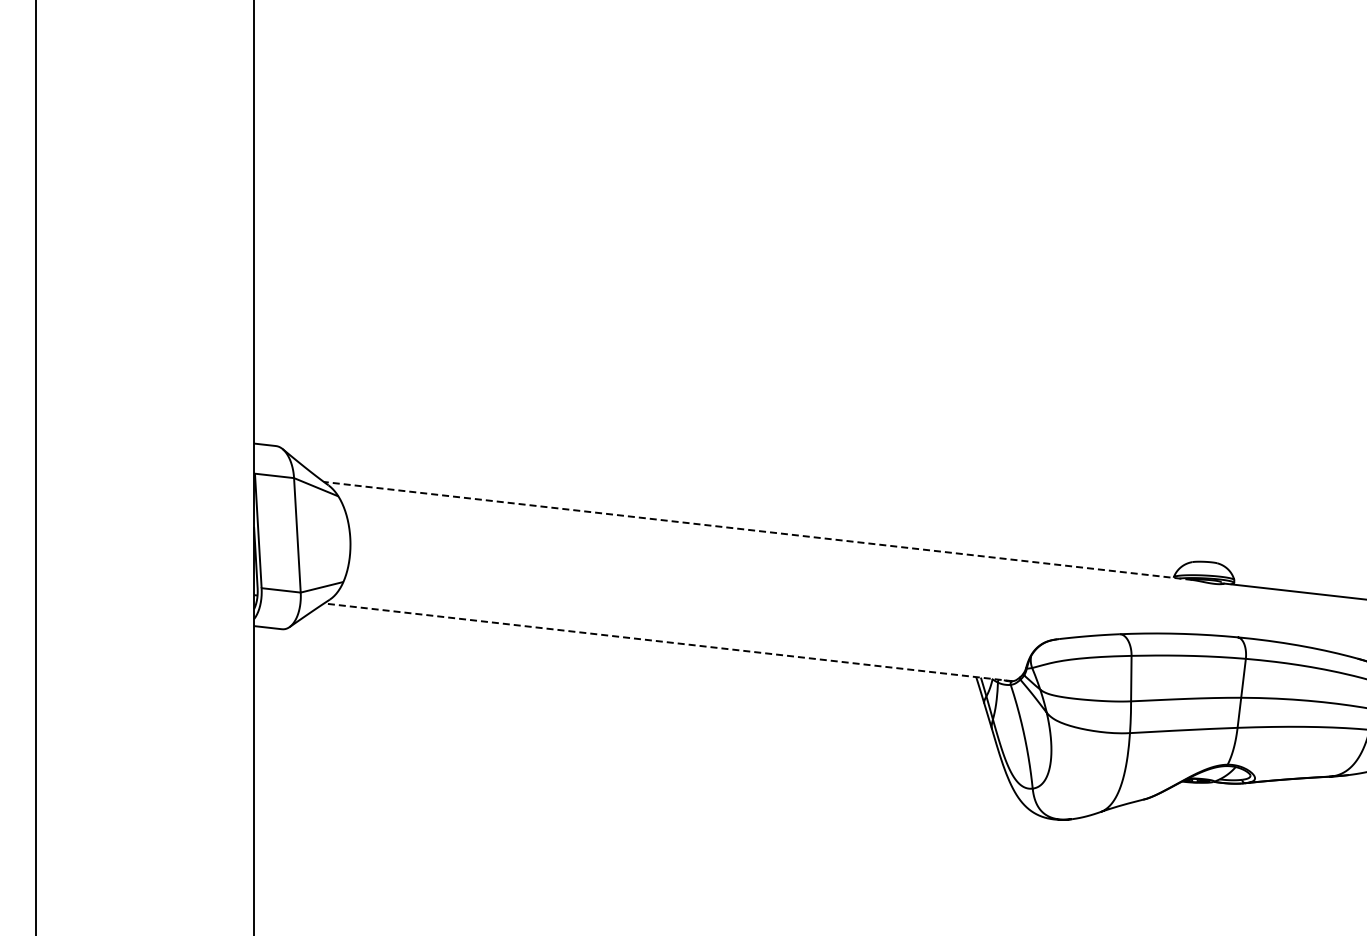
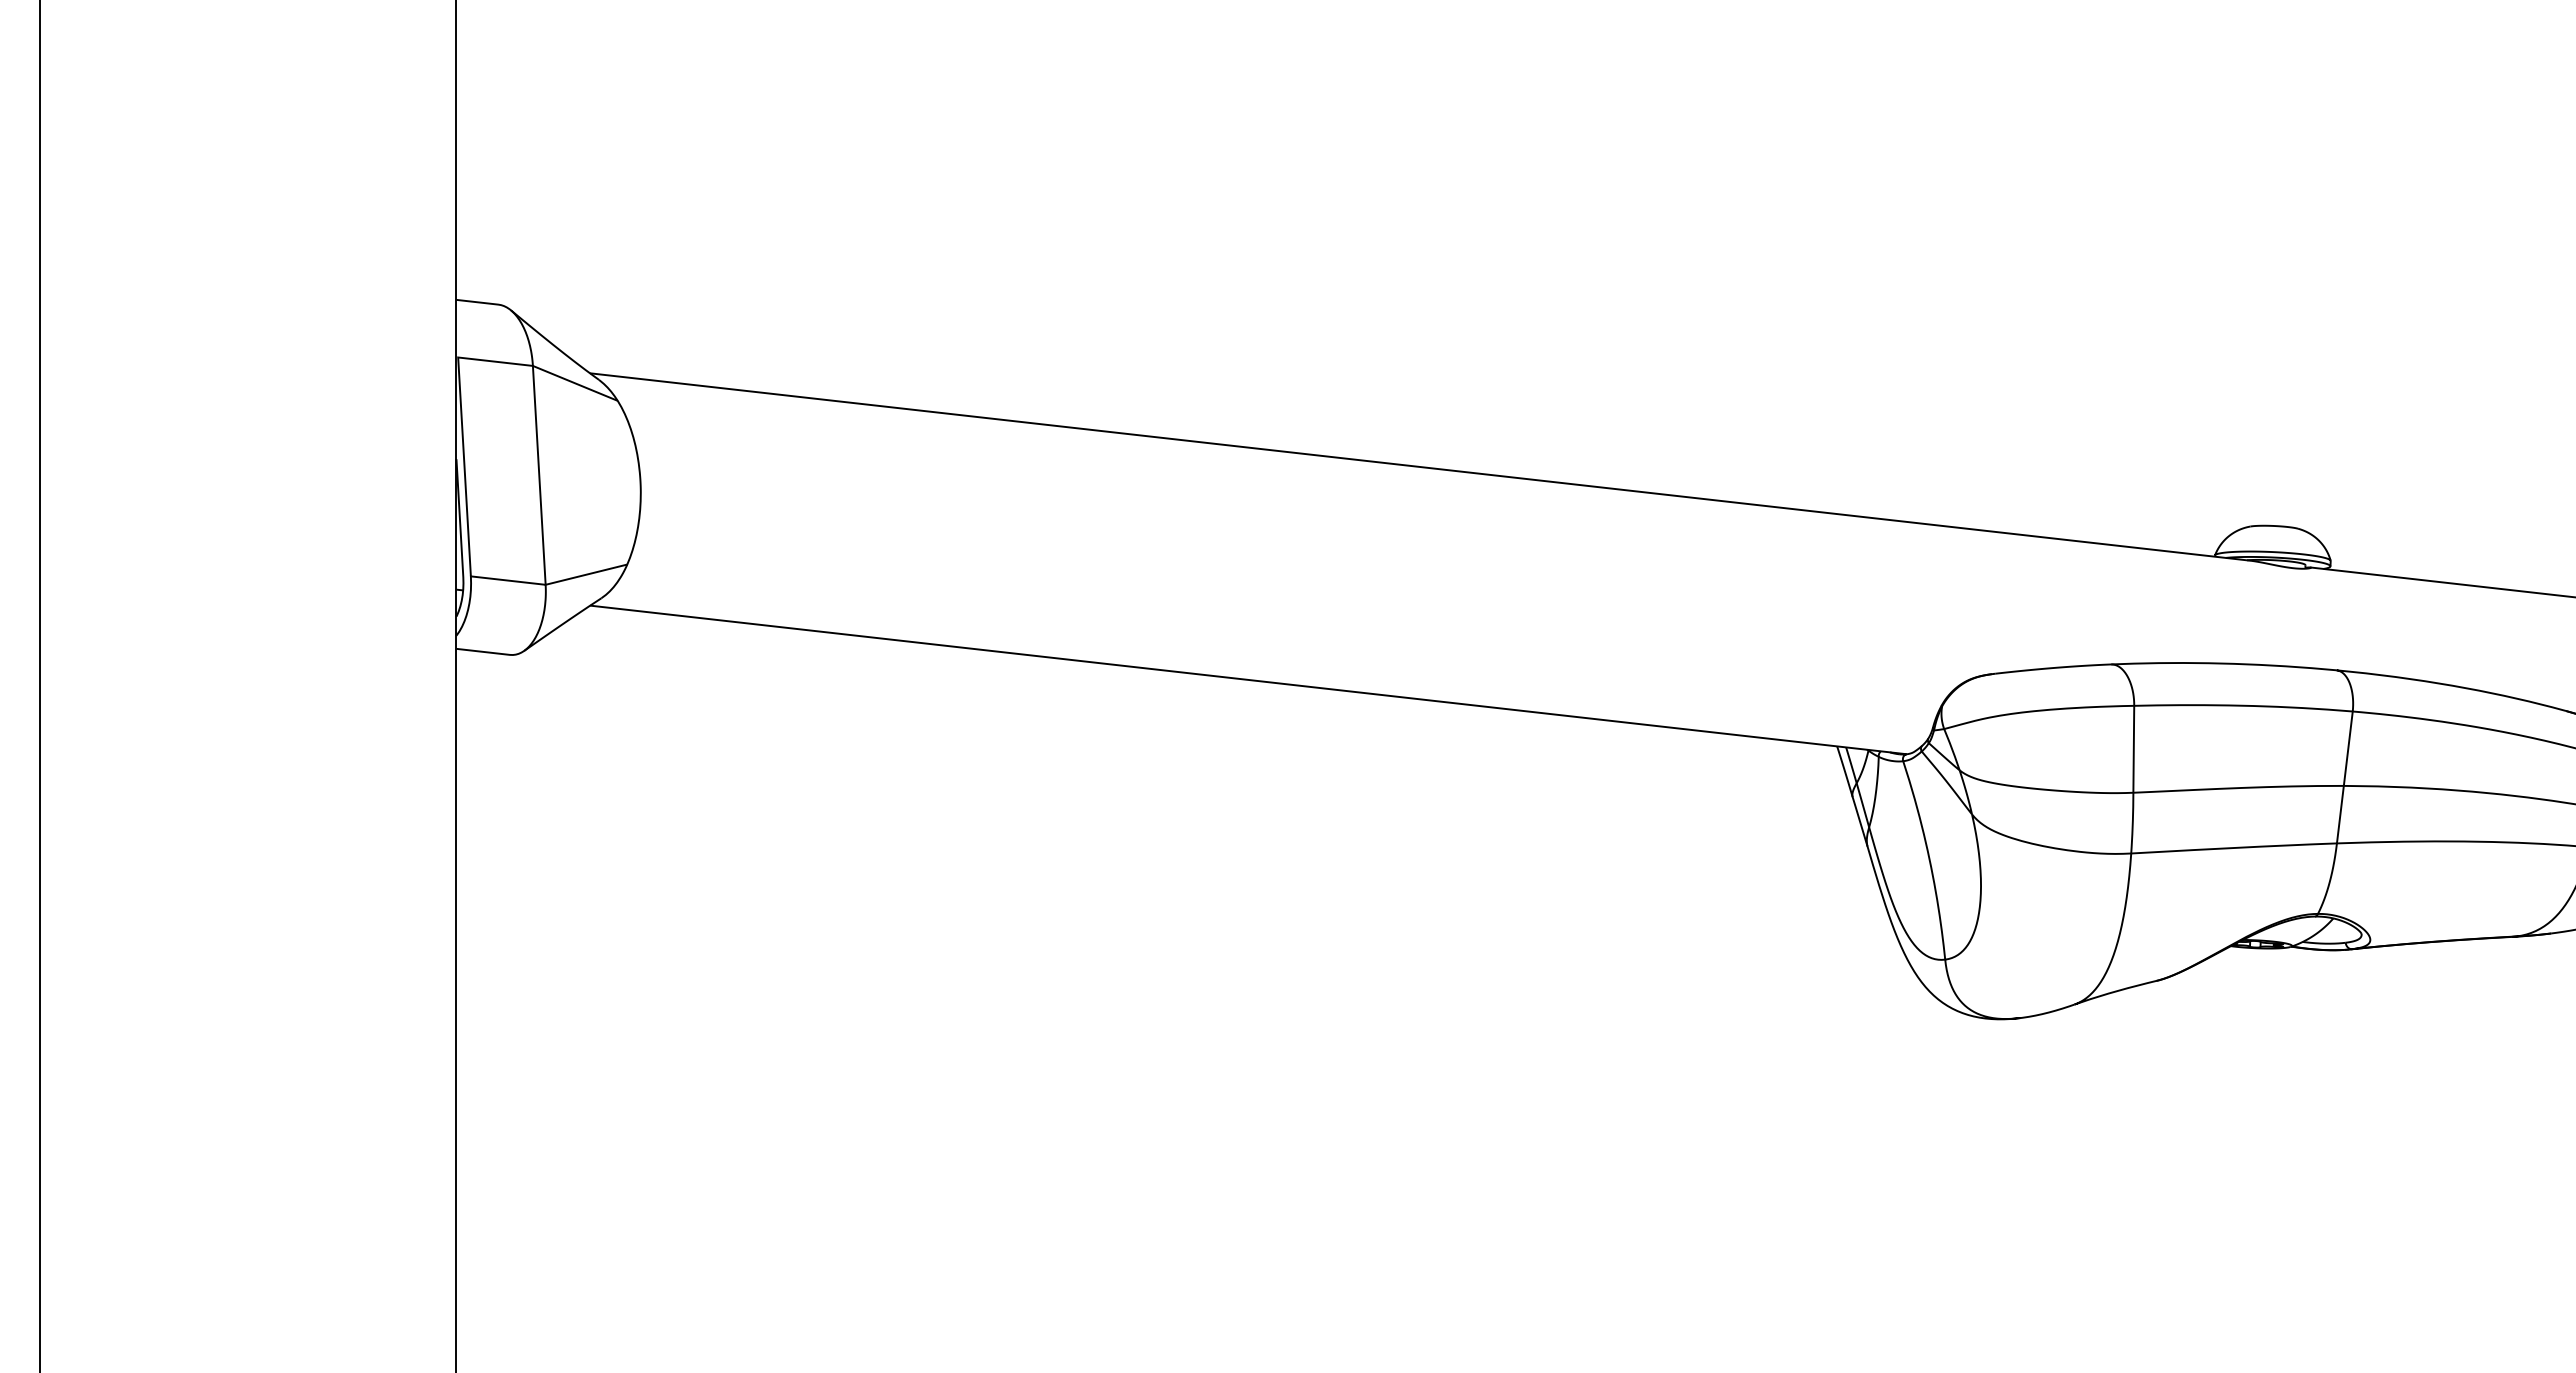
line: (758, 530) -> (1420, 466), dashed -> solid
line: (667, 642) -> (1246, 680), dashed -> solid

